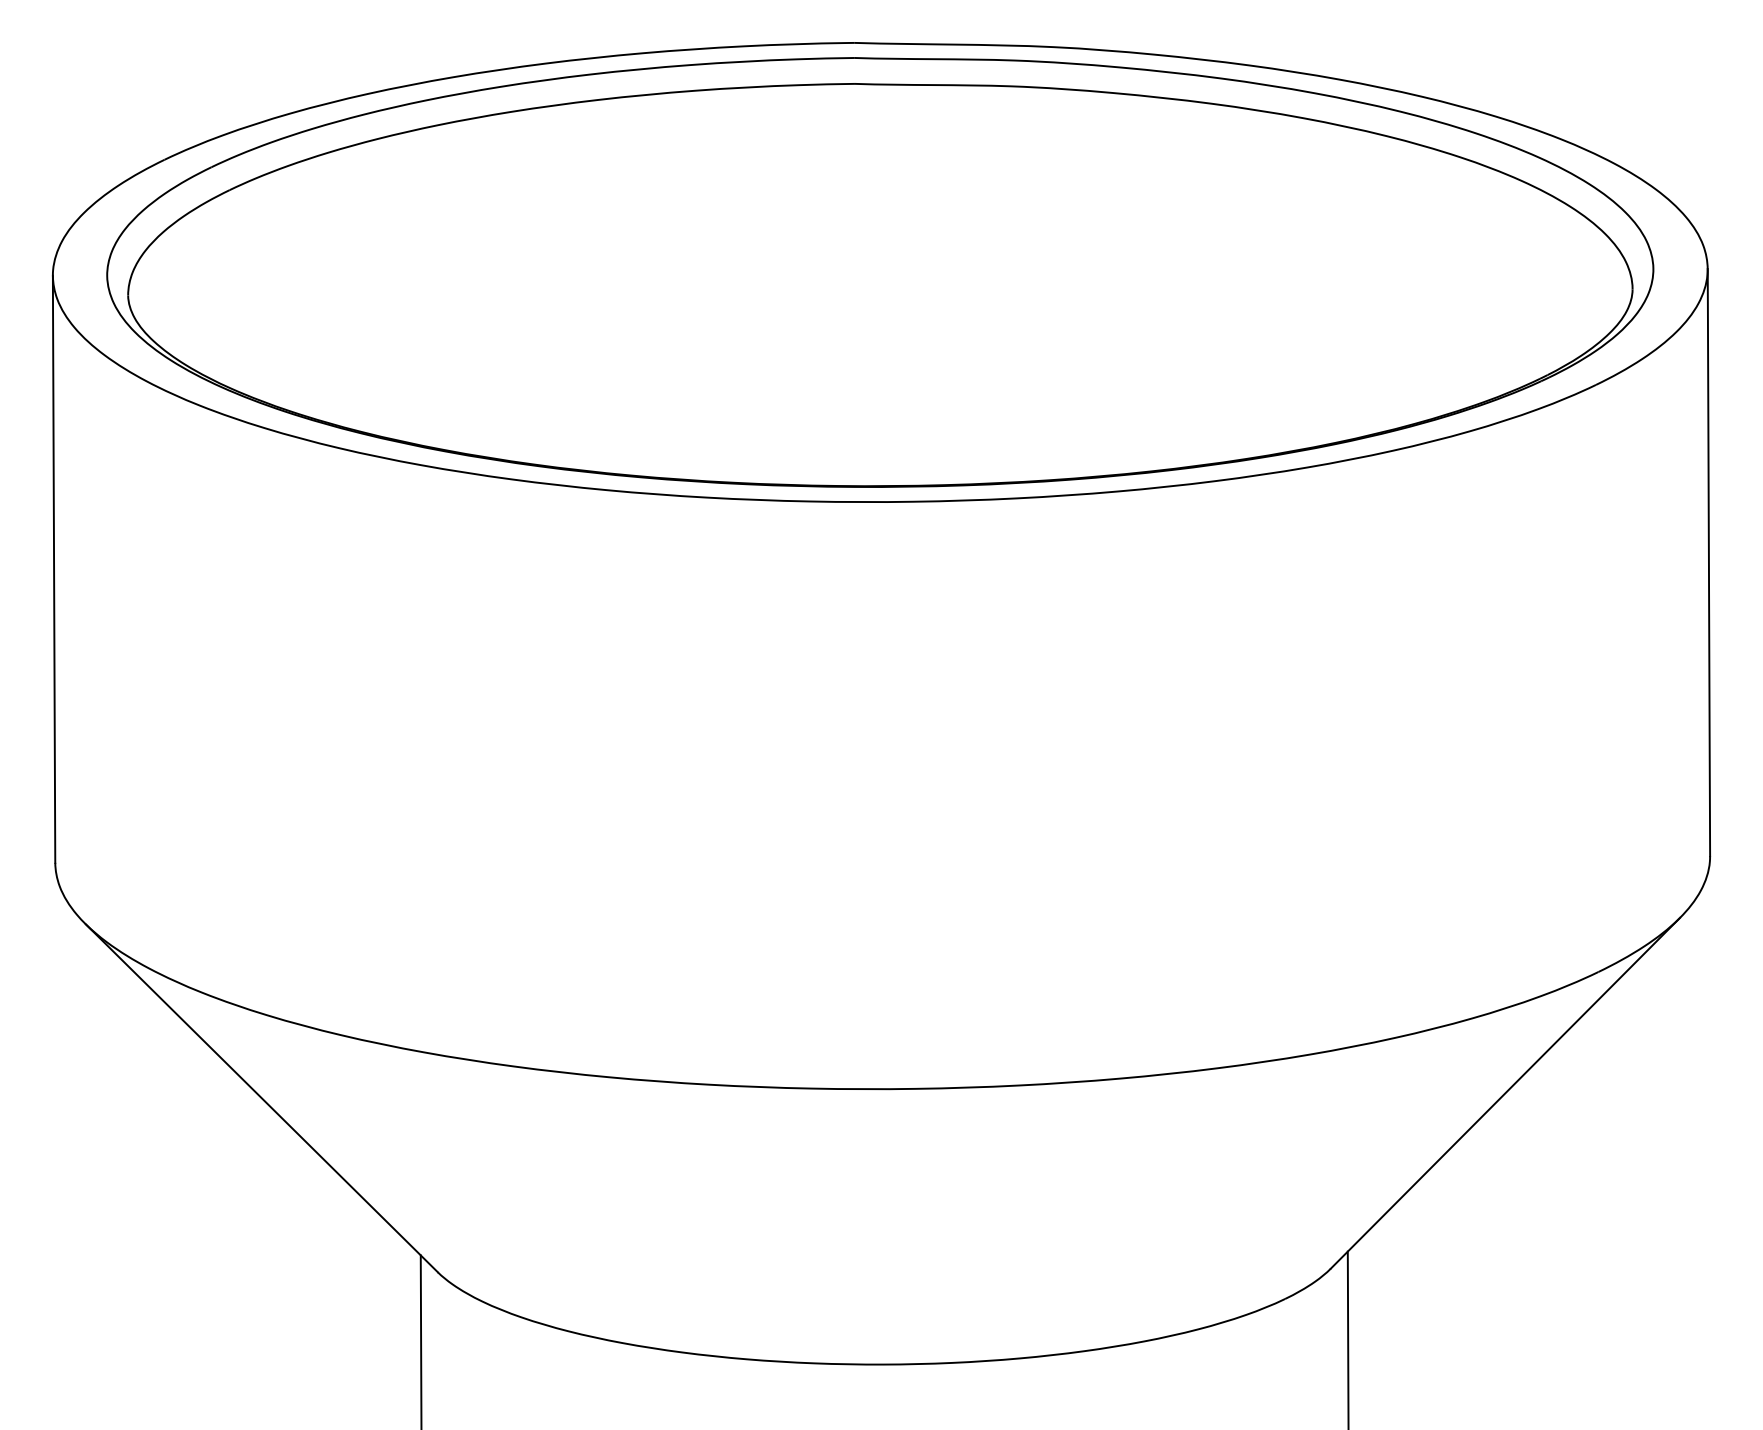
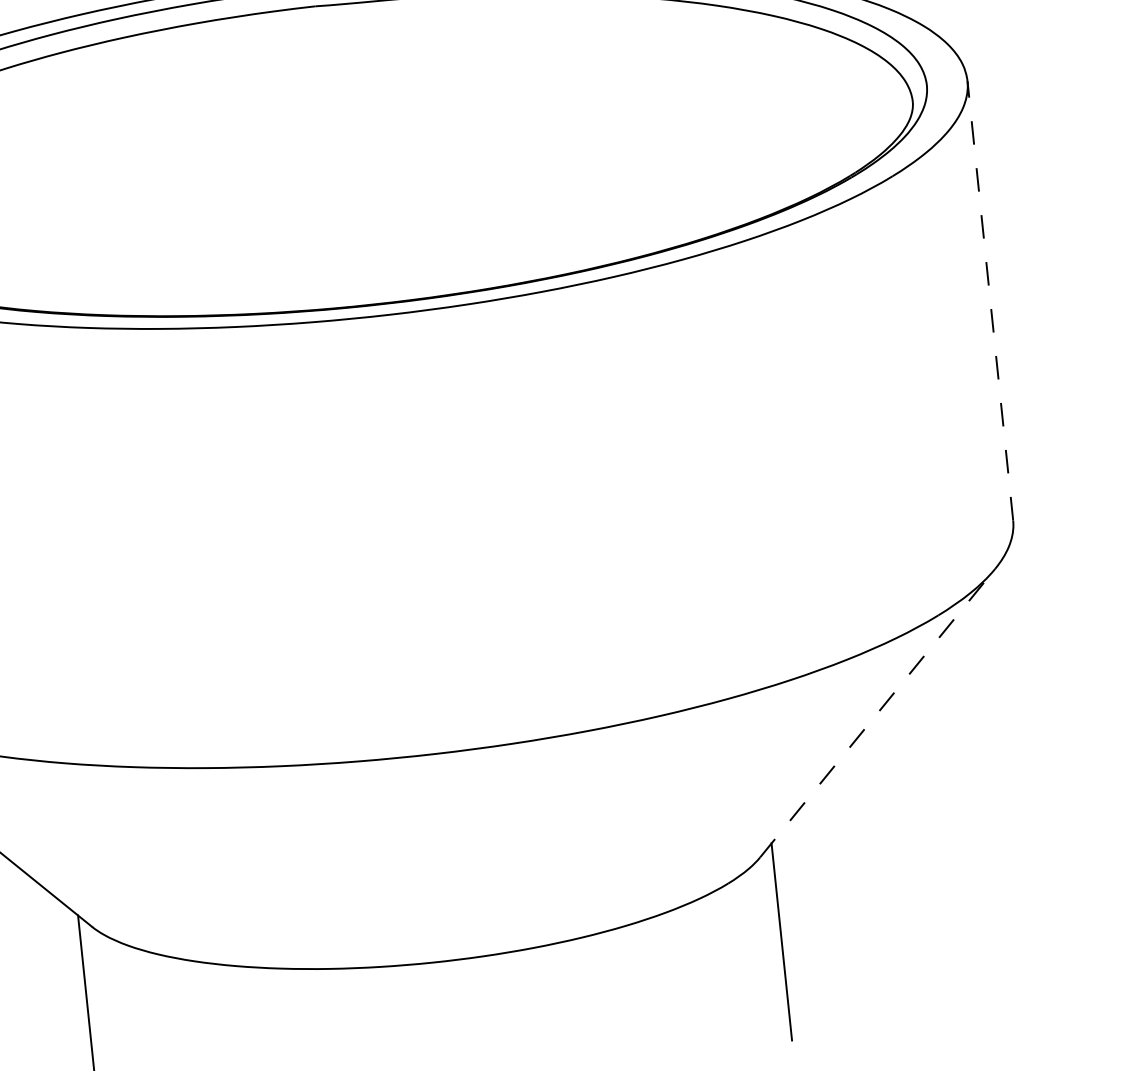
line: (1708, 562) -> (990, 300), solid -> dashed
line: (1505, 1092) -> (877, 712), solid -> dashed

